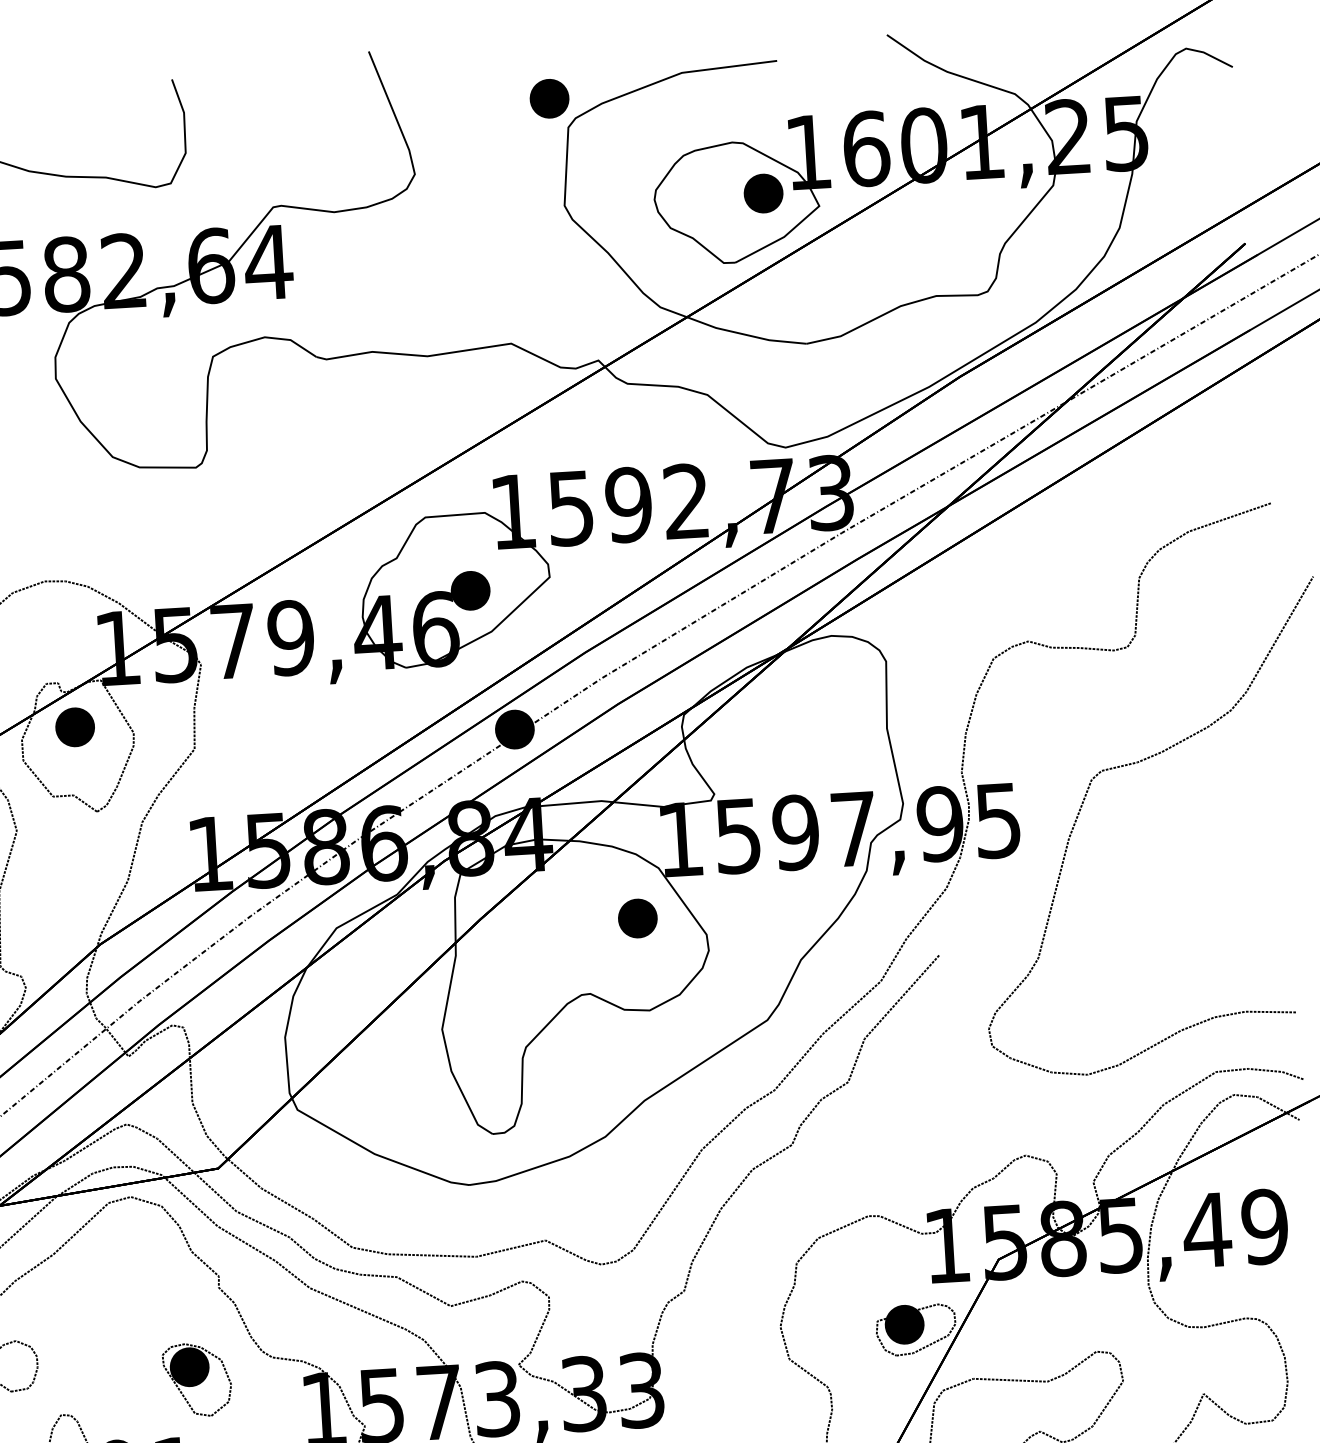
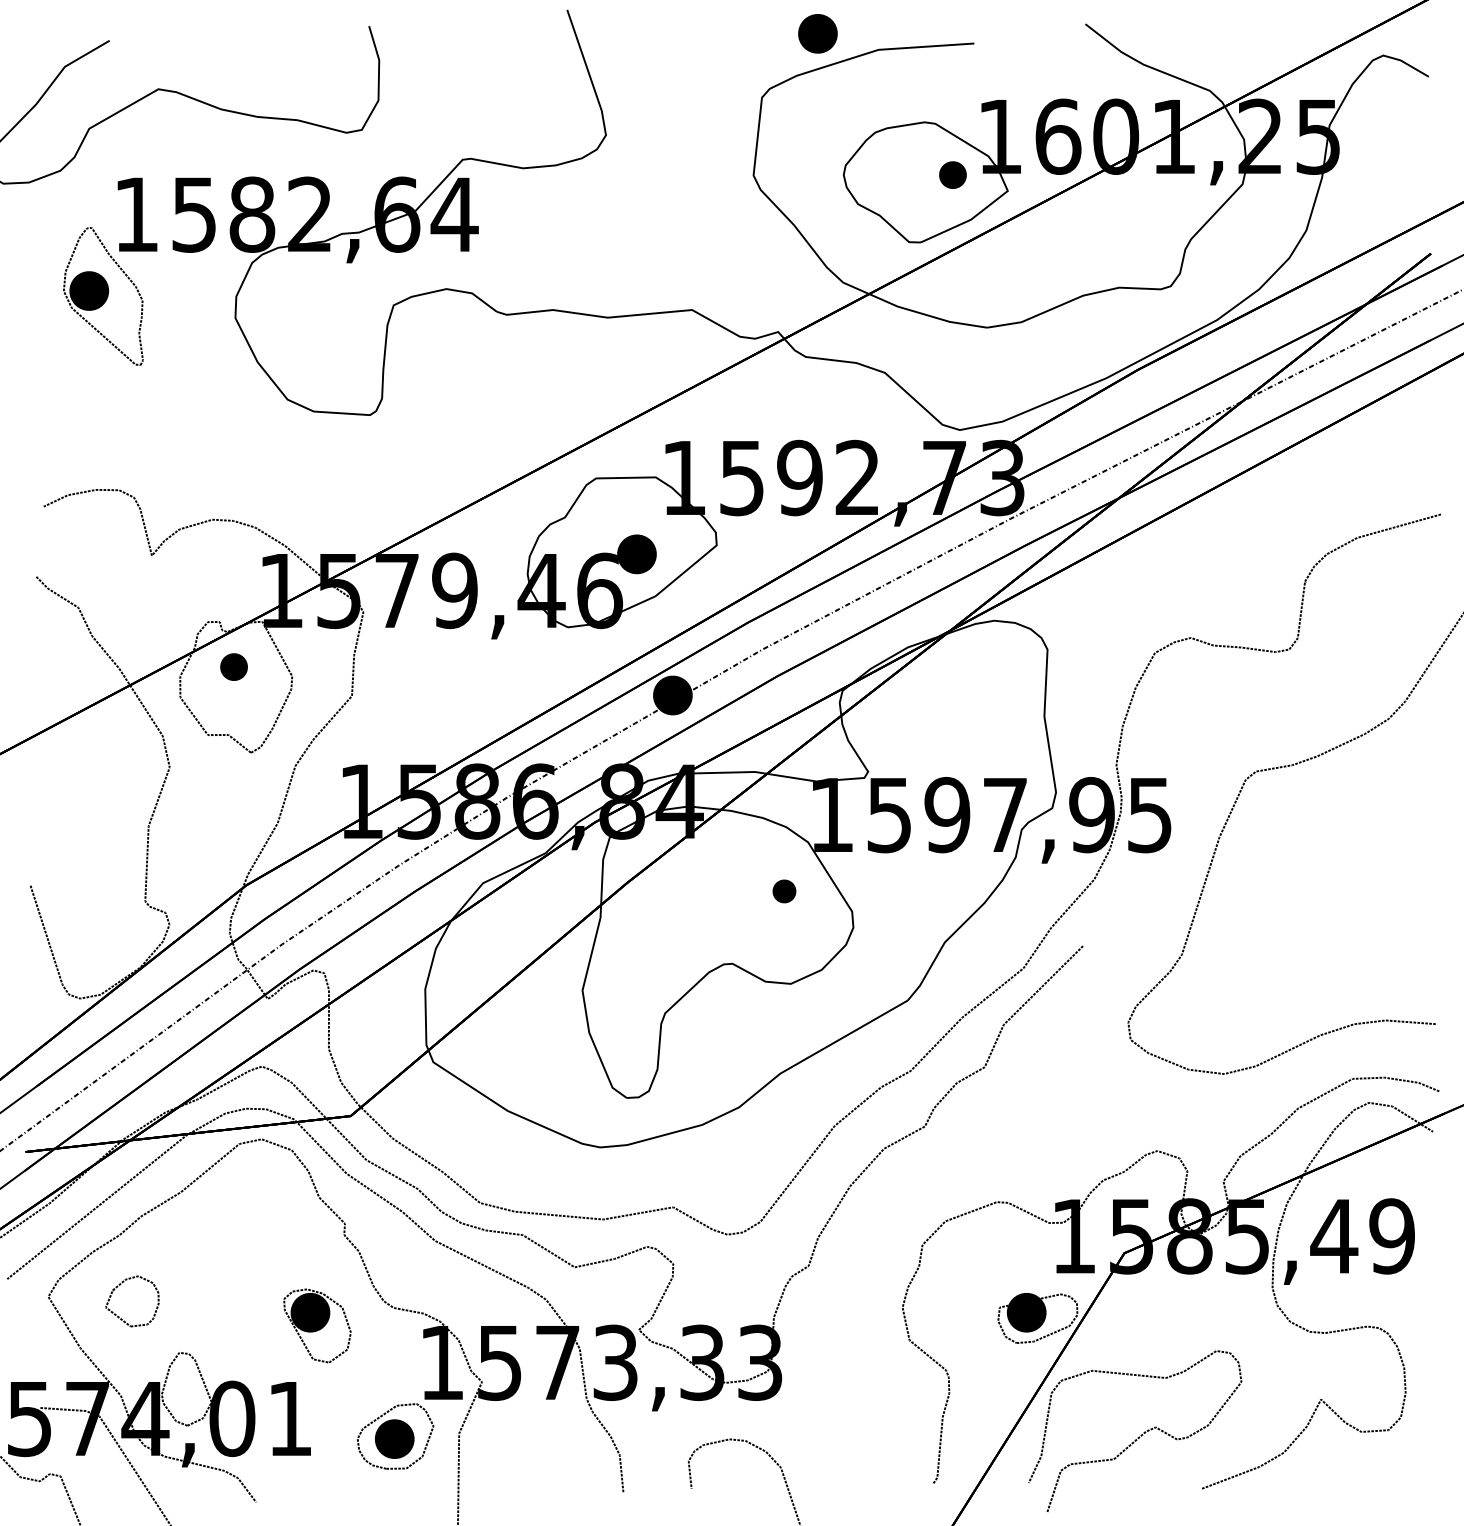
part: (549, 98) -> (817, 33), moved
part: (763, 192) -> (952, 174), size x0.7
part: (74, 726) -> (233, 666), size x0.7
part: (637, 918) -> (784, 891), size x0.6

